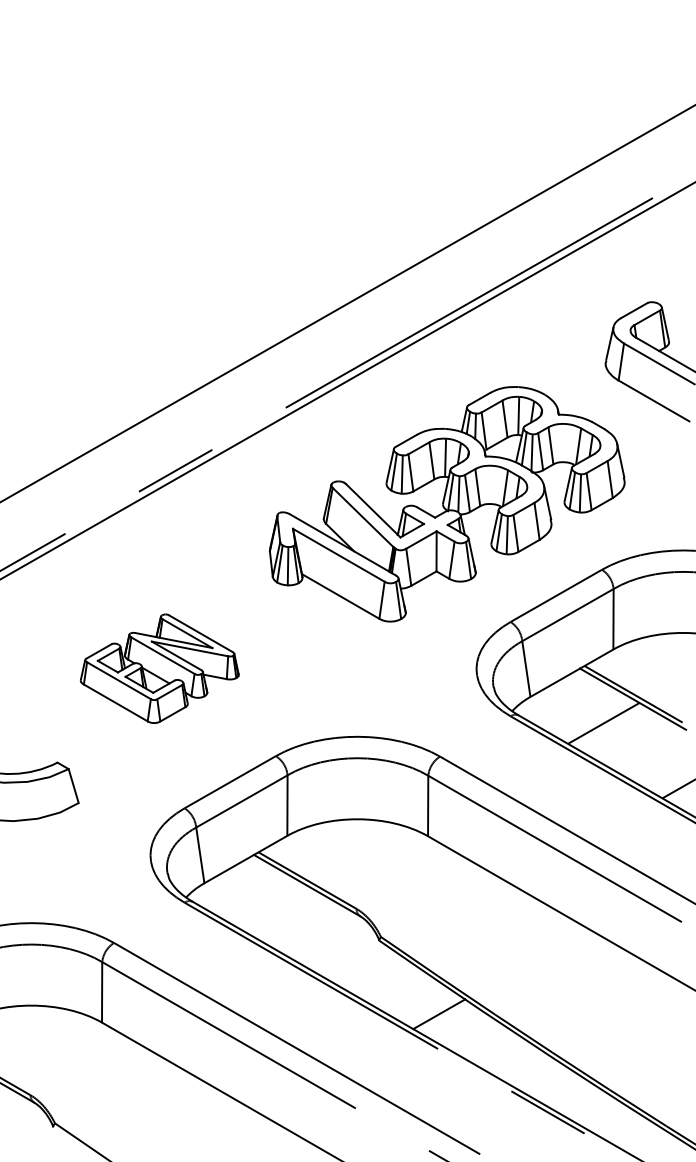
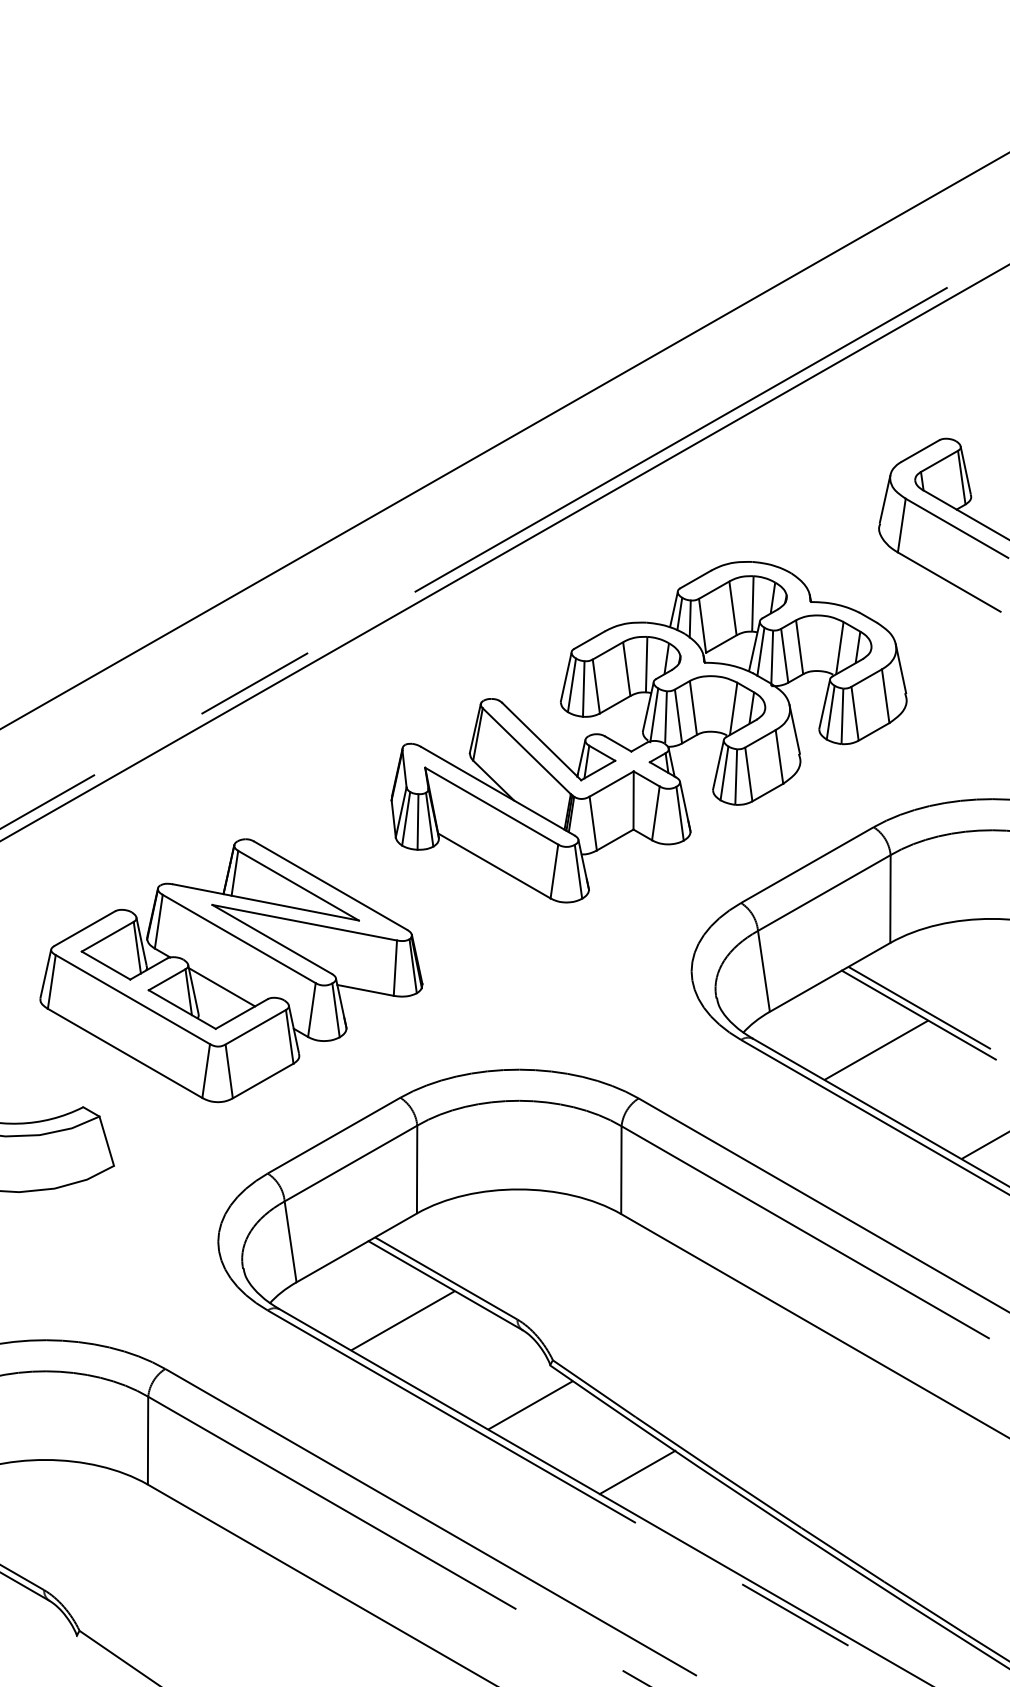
part: (159, 668) -> (231, 970), size x1.67
line: (277, 909) -> (402, 1320), added
line: (365, 967) -> (530, 1404), added

